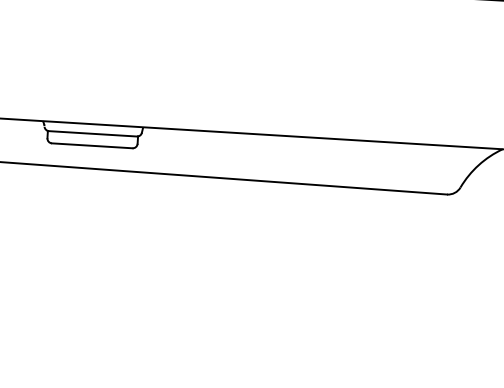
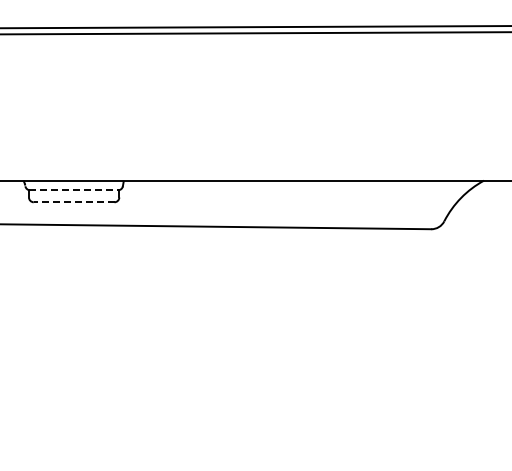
line: (93, 134) -> (74, 190), solid -> dashed
line: (91, 146) -> (73, 202), solid -> dashed

